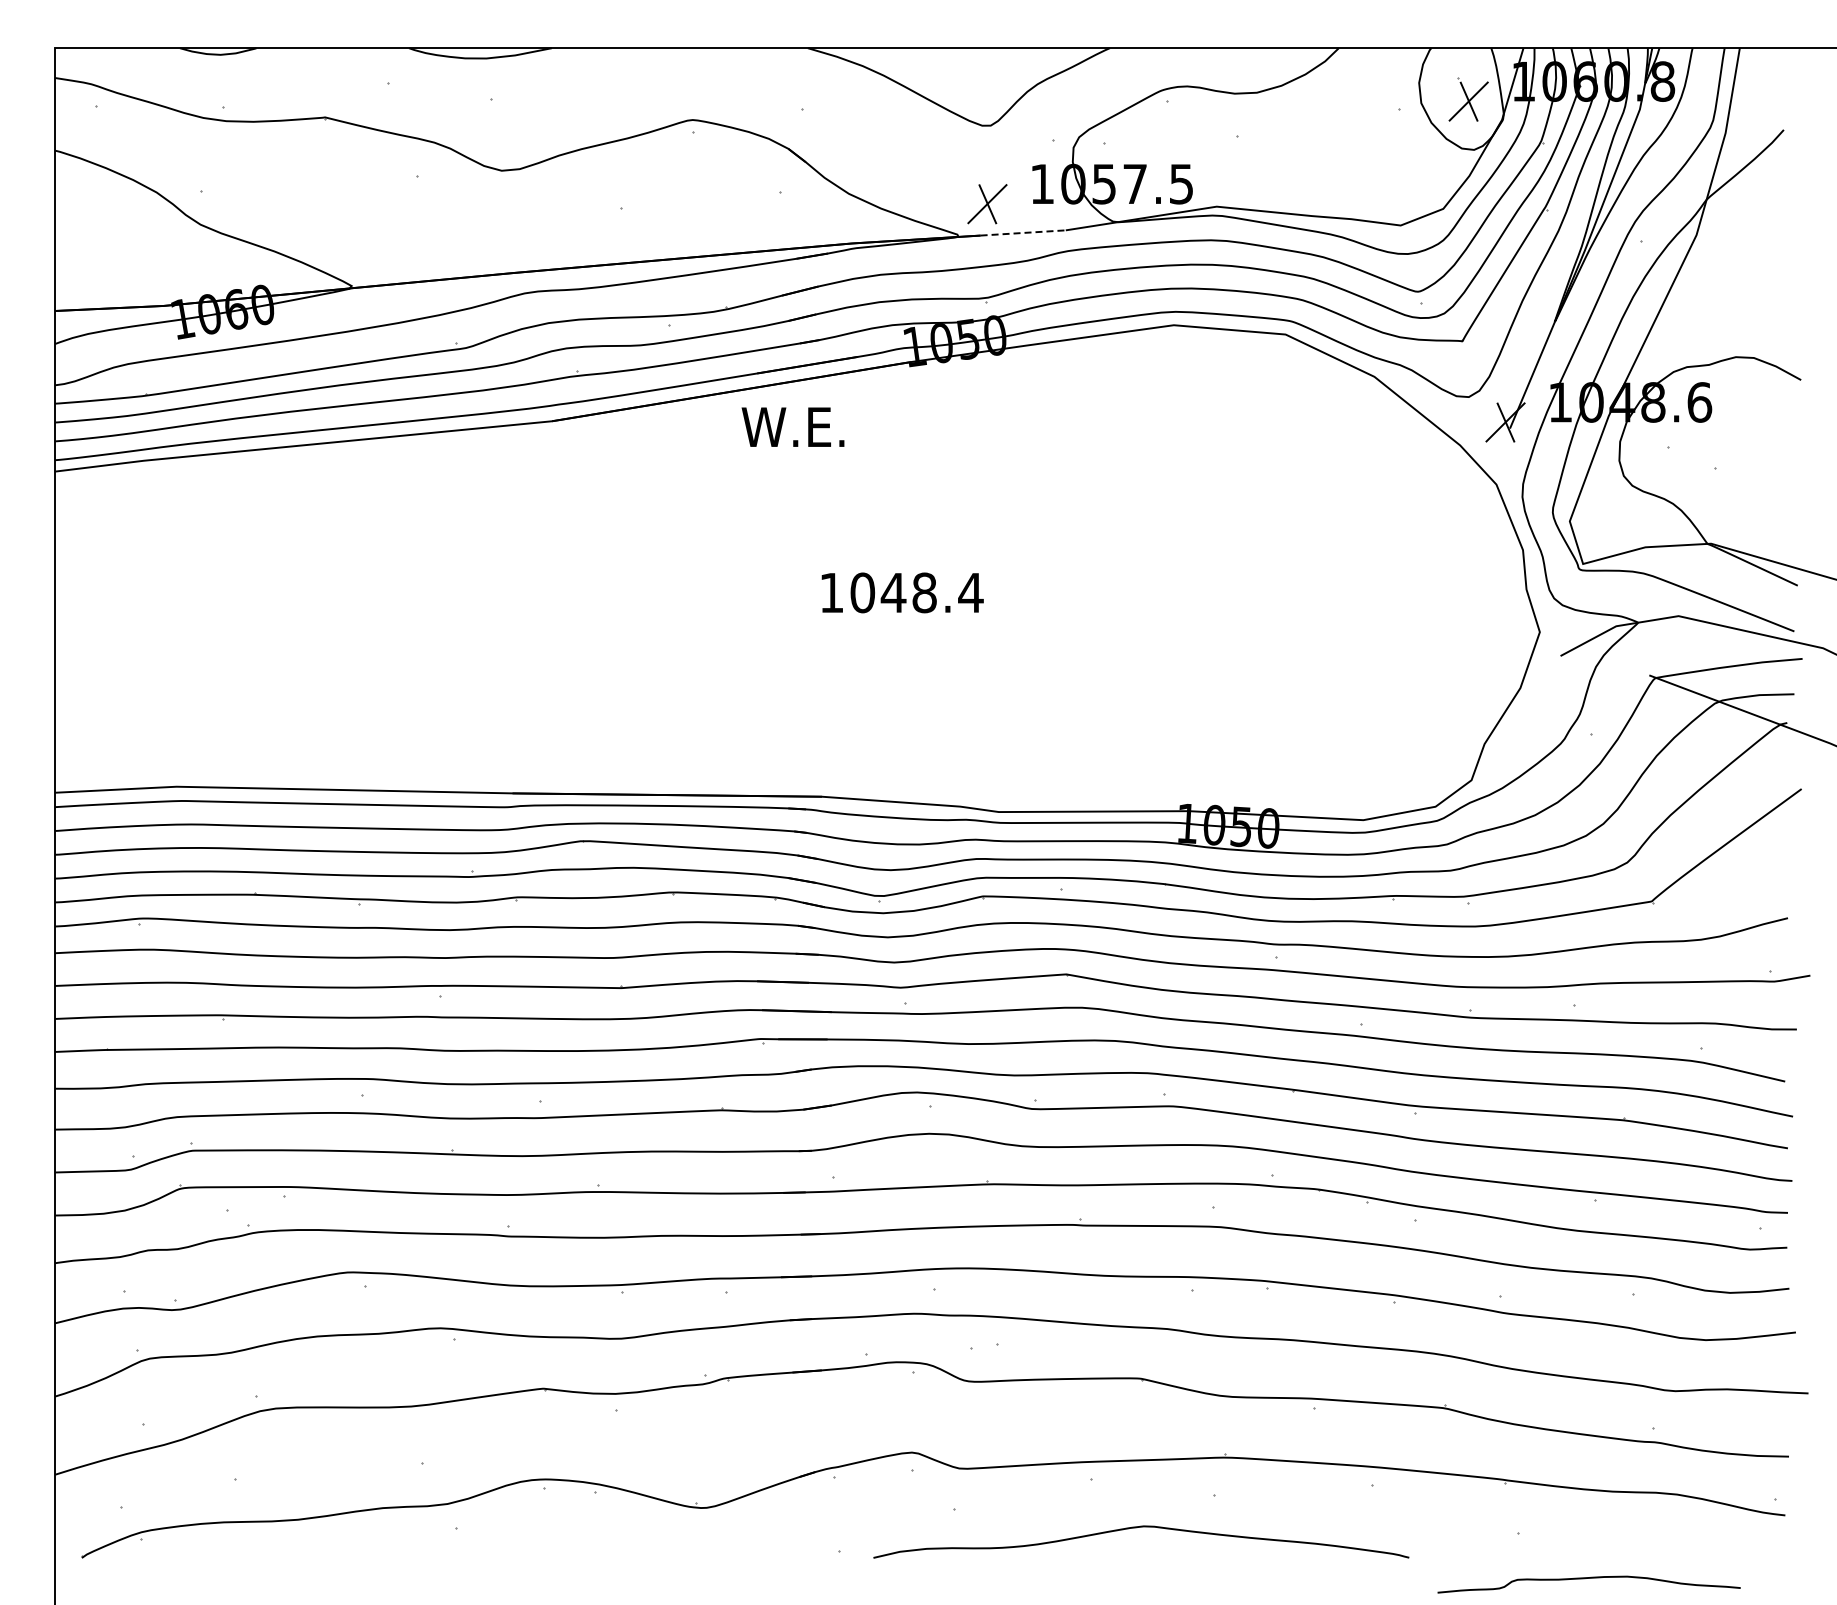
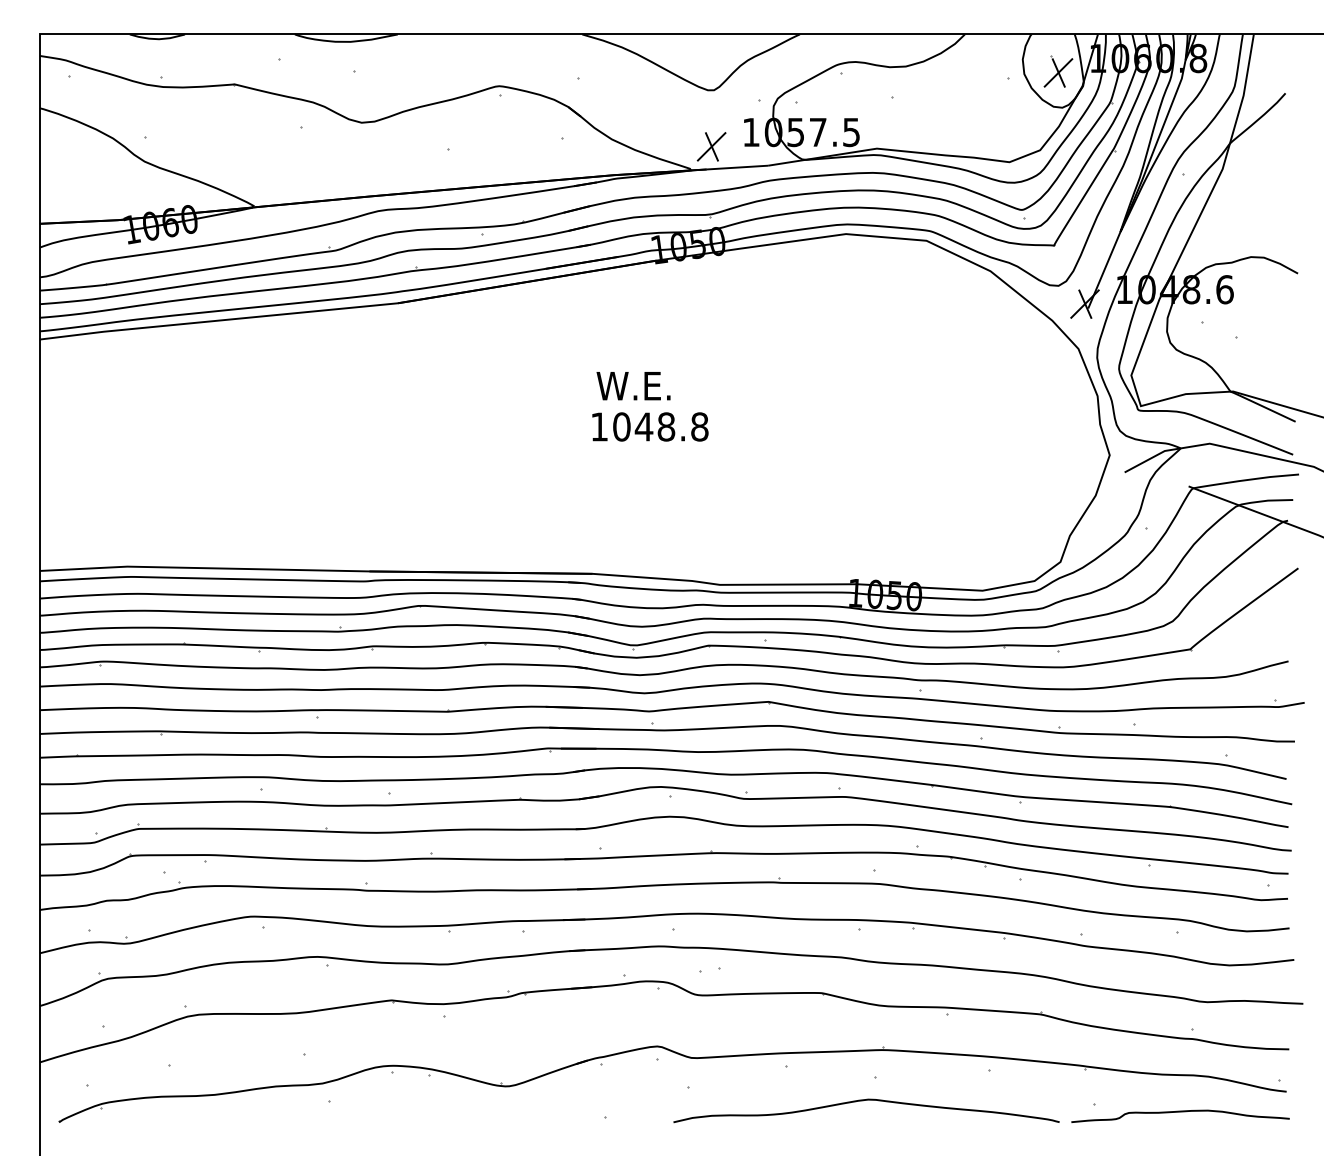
line: (1023, 232) -> (737, 167), dashed -> solid
text: (792, 426) -> (633, 385), moved
text: (970, 592) -> (699, 426), 1048.4 -> 1048.8
curve: (1136, 1528) -> (863, 1101), moved
curve: (1588, 1578) -> (1180, 1111), moved

